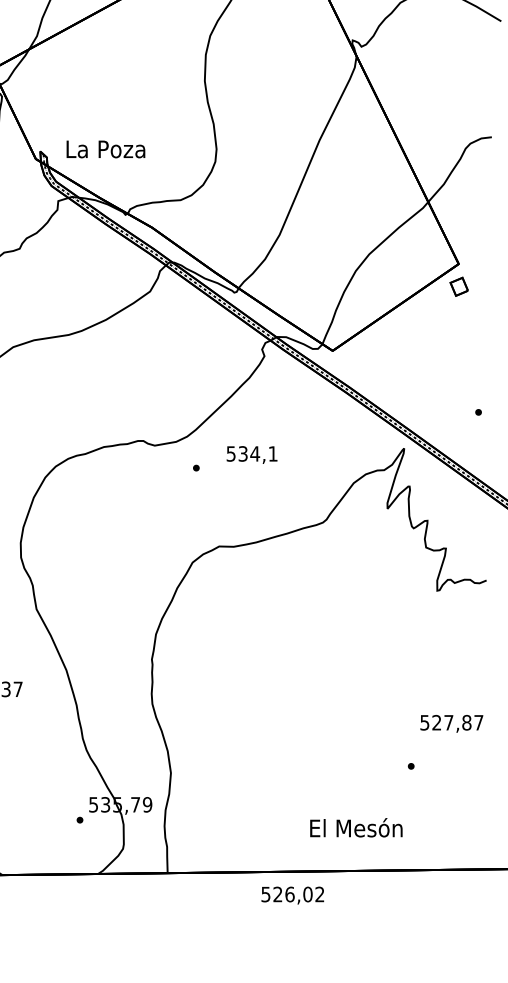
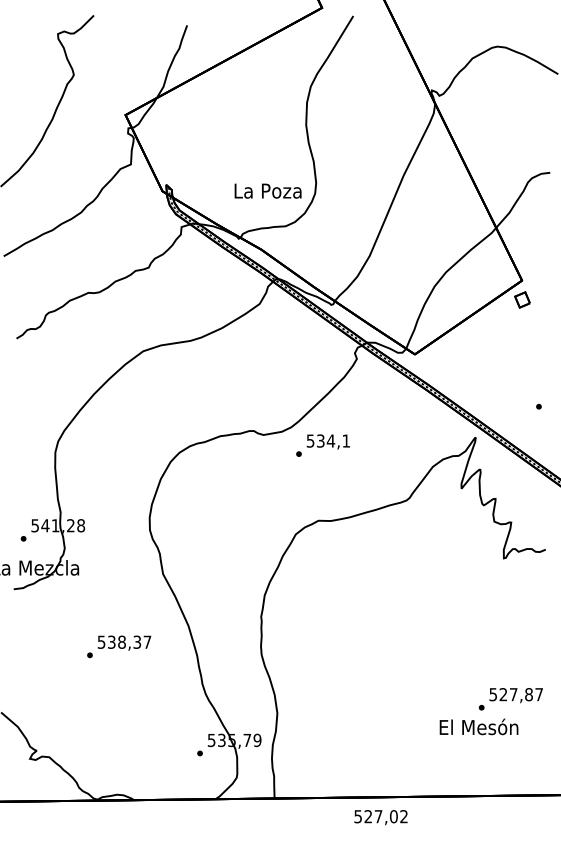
text: (105, 148) -> (267, 190), moved
text: (251, 454) -> (327, 441), moved
text: (450, 723) -> (515, 695), moved
text: (355, 827) -> (478, 726), moved
text: (289, 894) -> (378, 816), 526,02 -> 527,02

